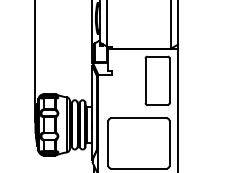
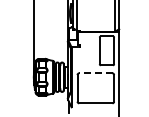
line: (138, 118) -> (95, 73), solid -> dashed

